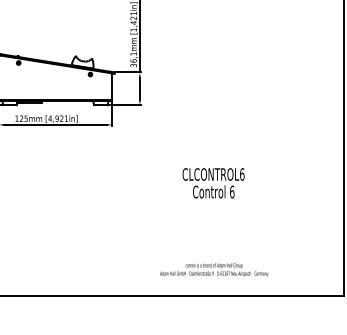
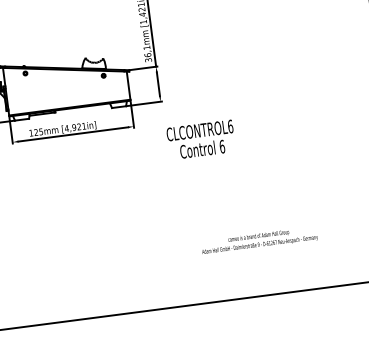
text: (213, 183) -> (201, 140), moved
text: (214, 269) -> (259, 240), moved

